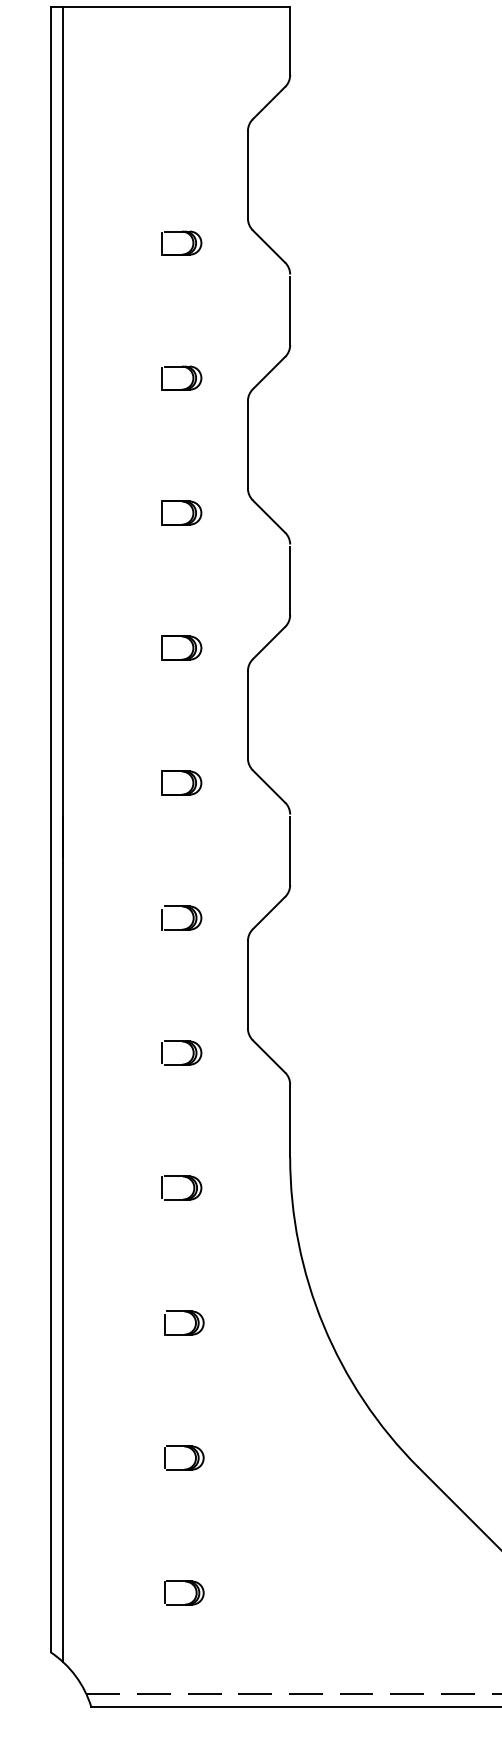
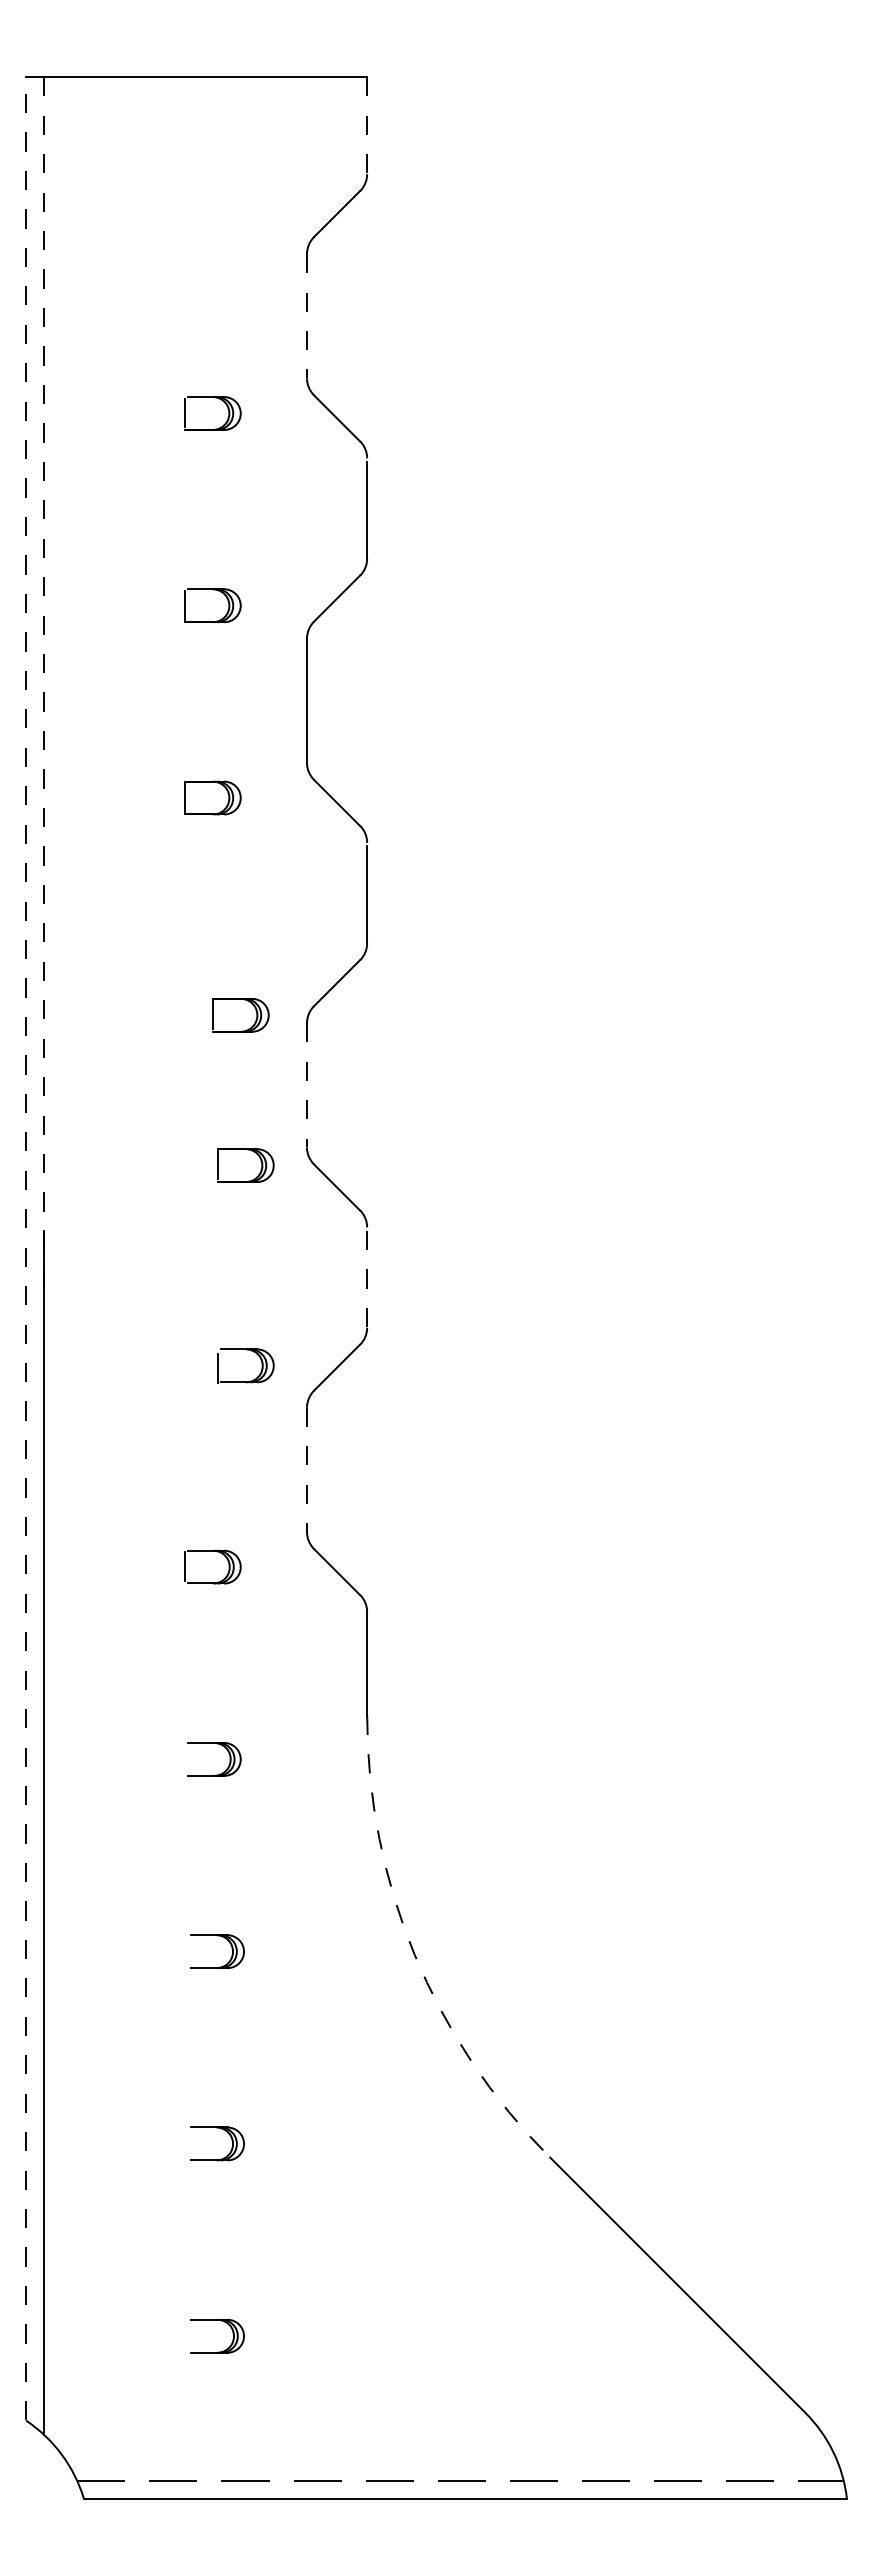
line: (290, 41) -> (367, 126), solid -> dashed
line: (247, 175) -> (306, 316), solid -> dashed
line: (63, 431) -> (44, 682), solid -> dashed
part: (182, 658) -> (241, 1030), moved
line: (247, 714) -> (306, 1085), solid -> dashed
part: (182, 772) -> (246, 1150), moved
line: (50, 829) -> (26, 1248), solid -> dashed
line: (290, 851) -> (367, 1279), solid -> dashed
part: (182, 907) -> (246, 1350), moved
line: (247, 985) -> (306, 1470), solid -> dashed
line: (162, 1187) -> (185, 1758), removed
line: (164, 1324) -> (188, 1953), removed
arc: (323, 1325) -> (414, 1954), solid -> dashed
line: (164, 1457) -> (188, 2142), removed
line: (164, 1592) -> (188, 2335), removed

